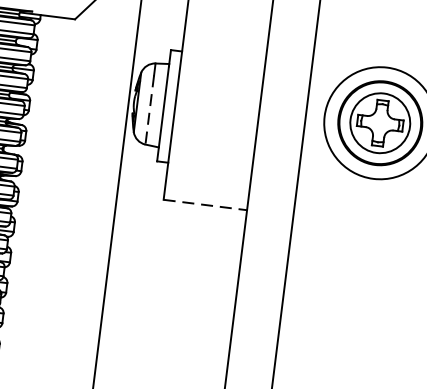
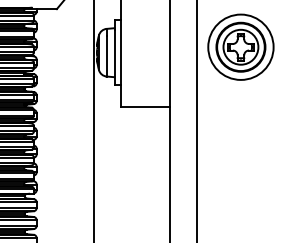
line: (149, 110) -> (106, 56), dashed -> solid
line: (205, 205) -> (145, 107), dashed -> solid

